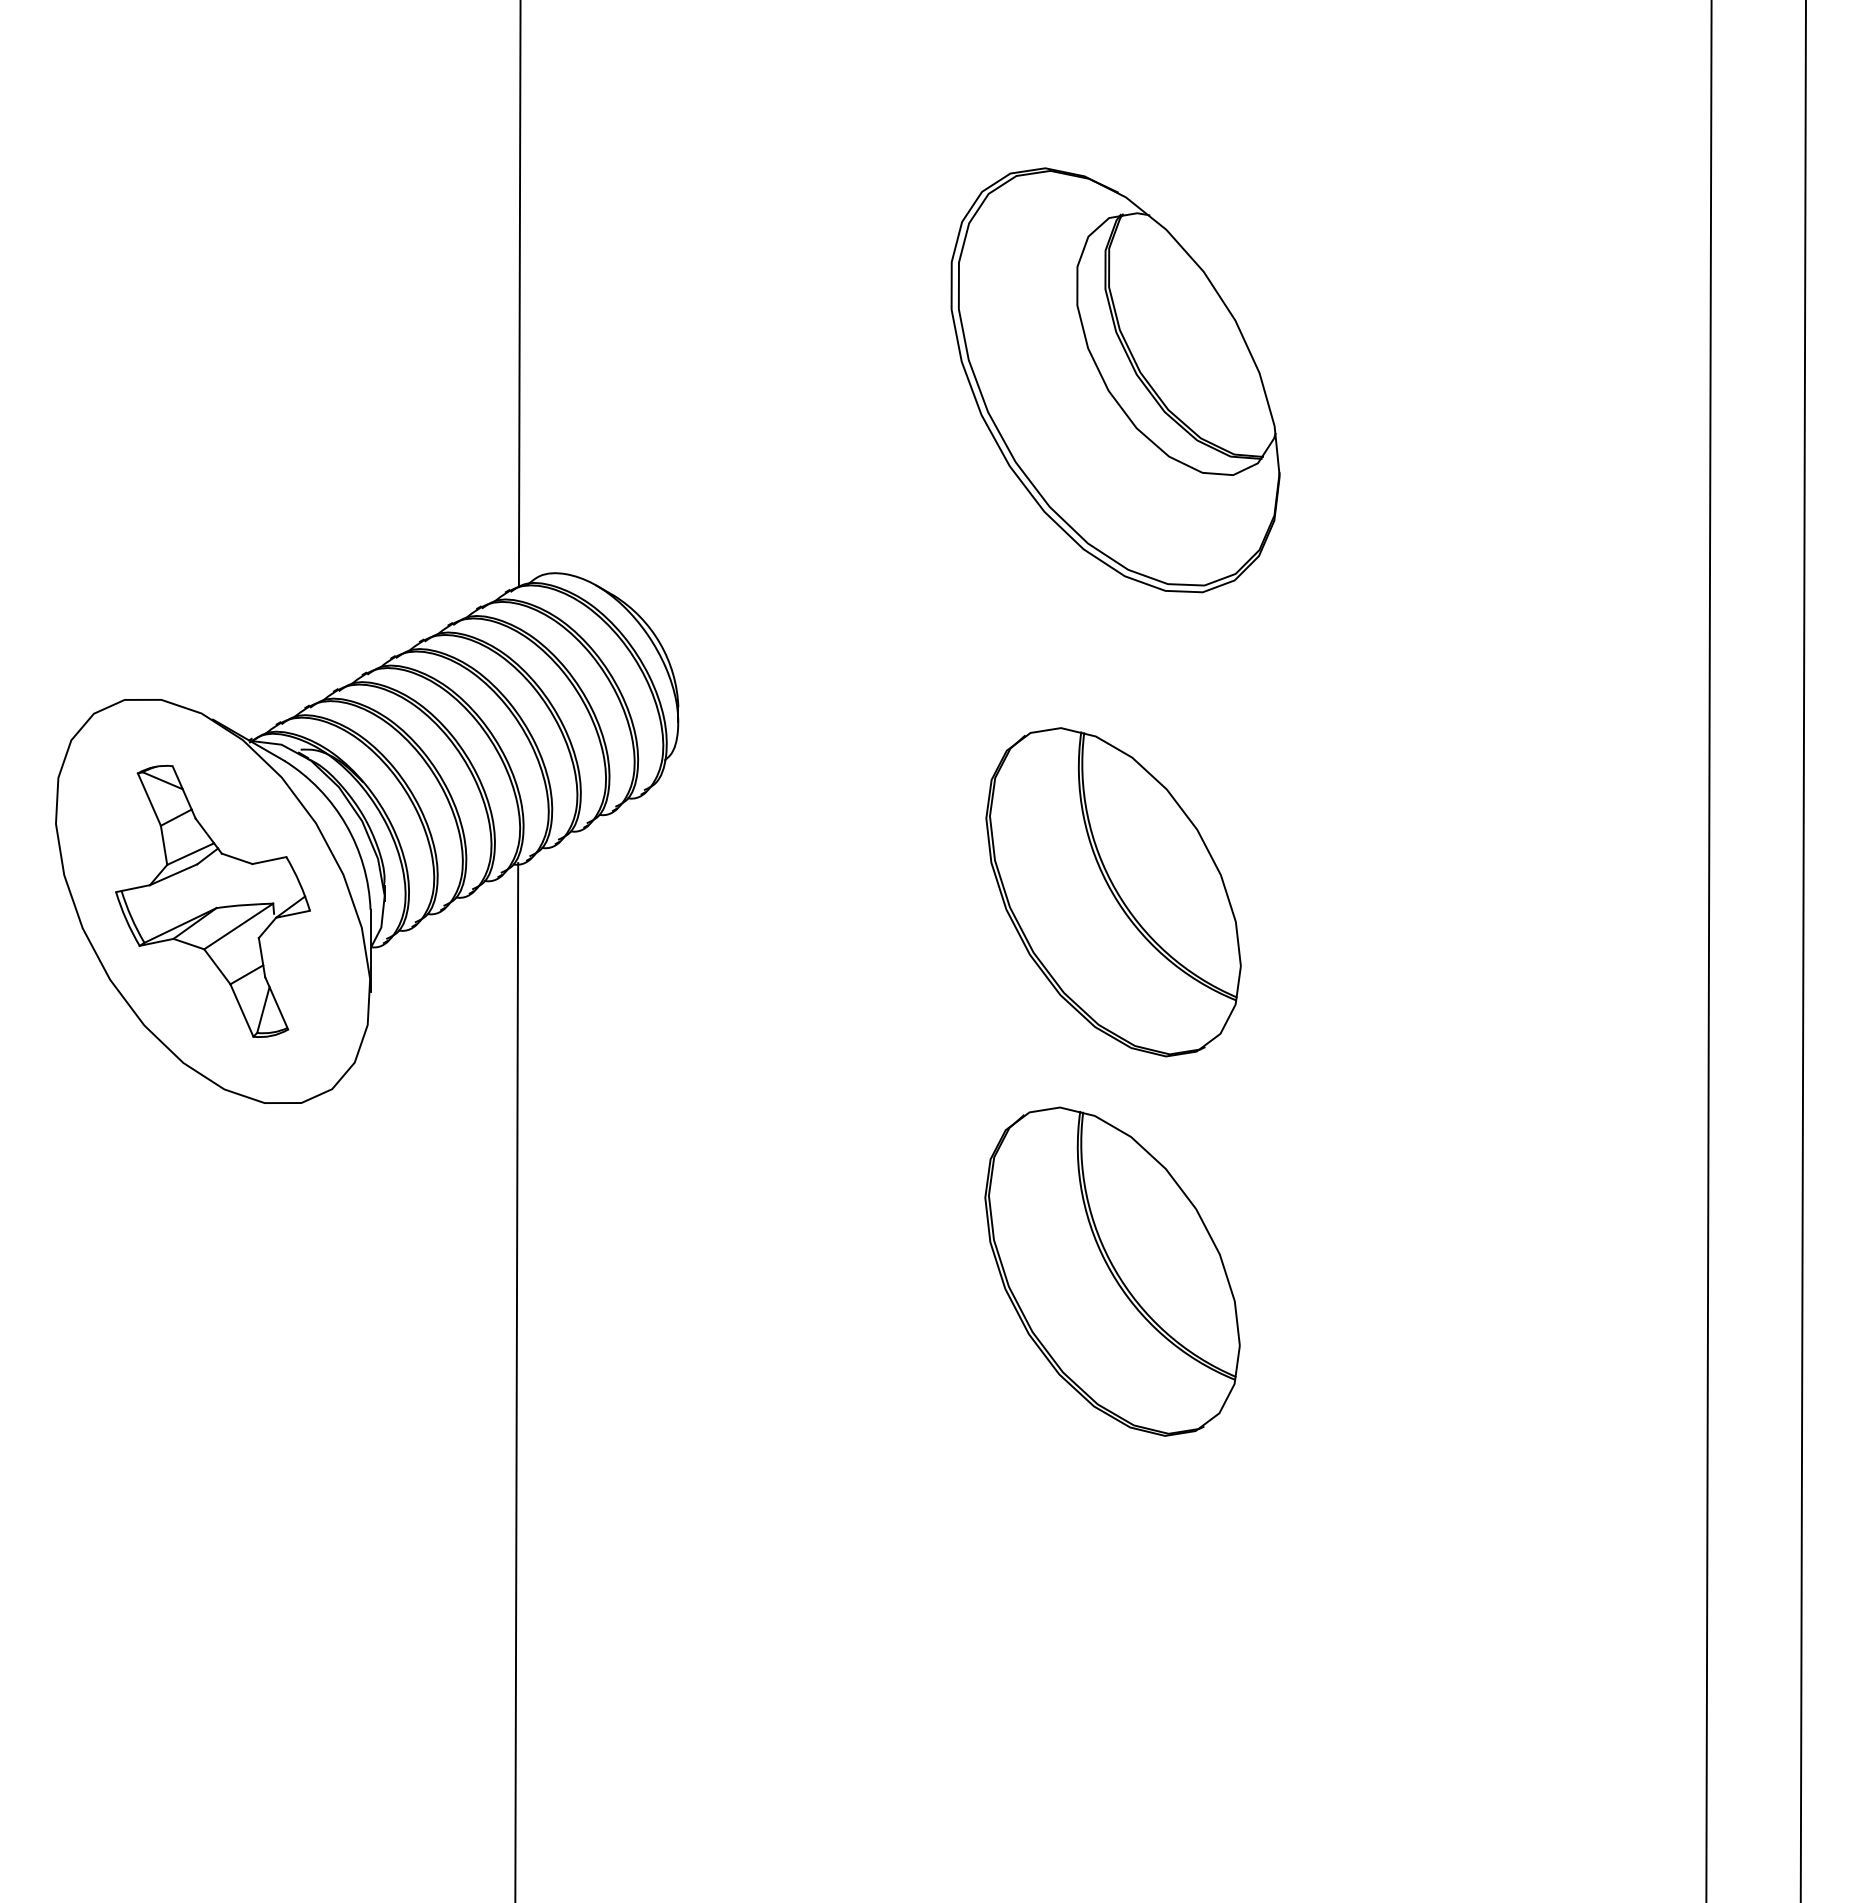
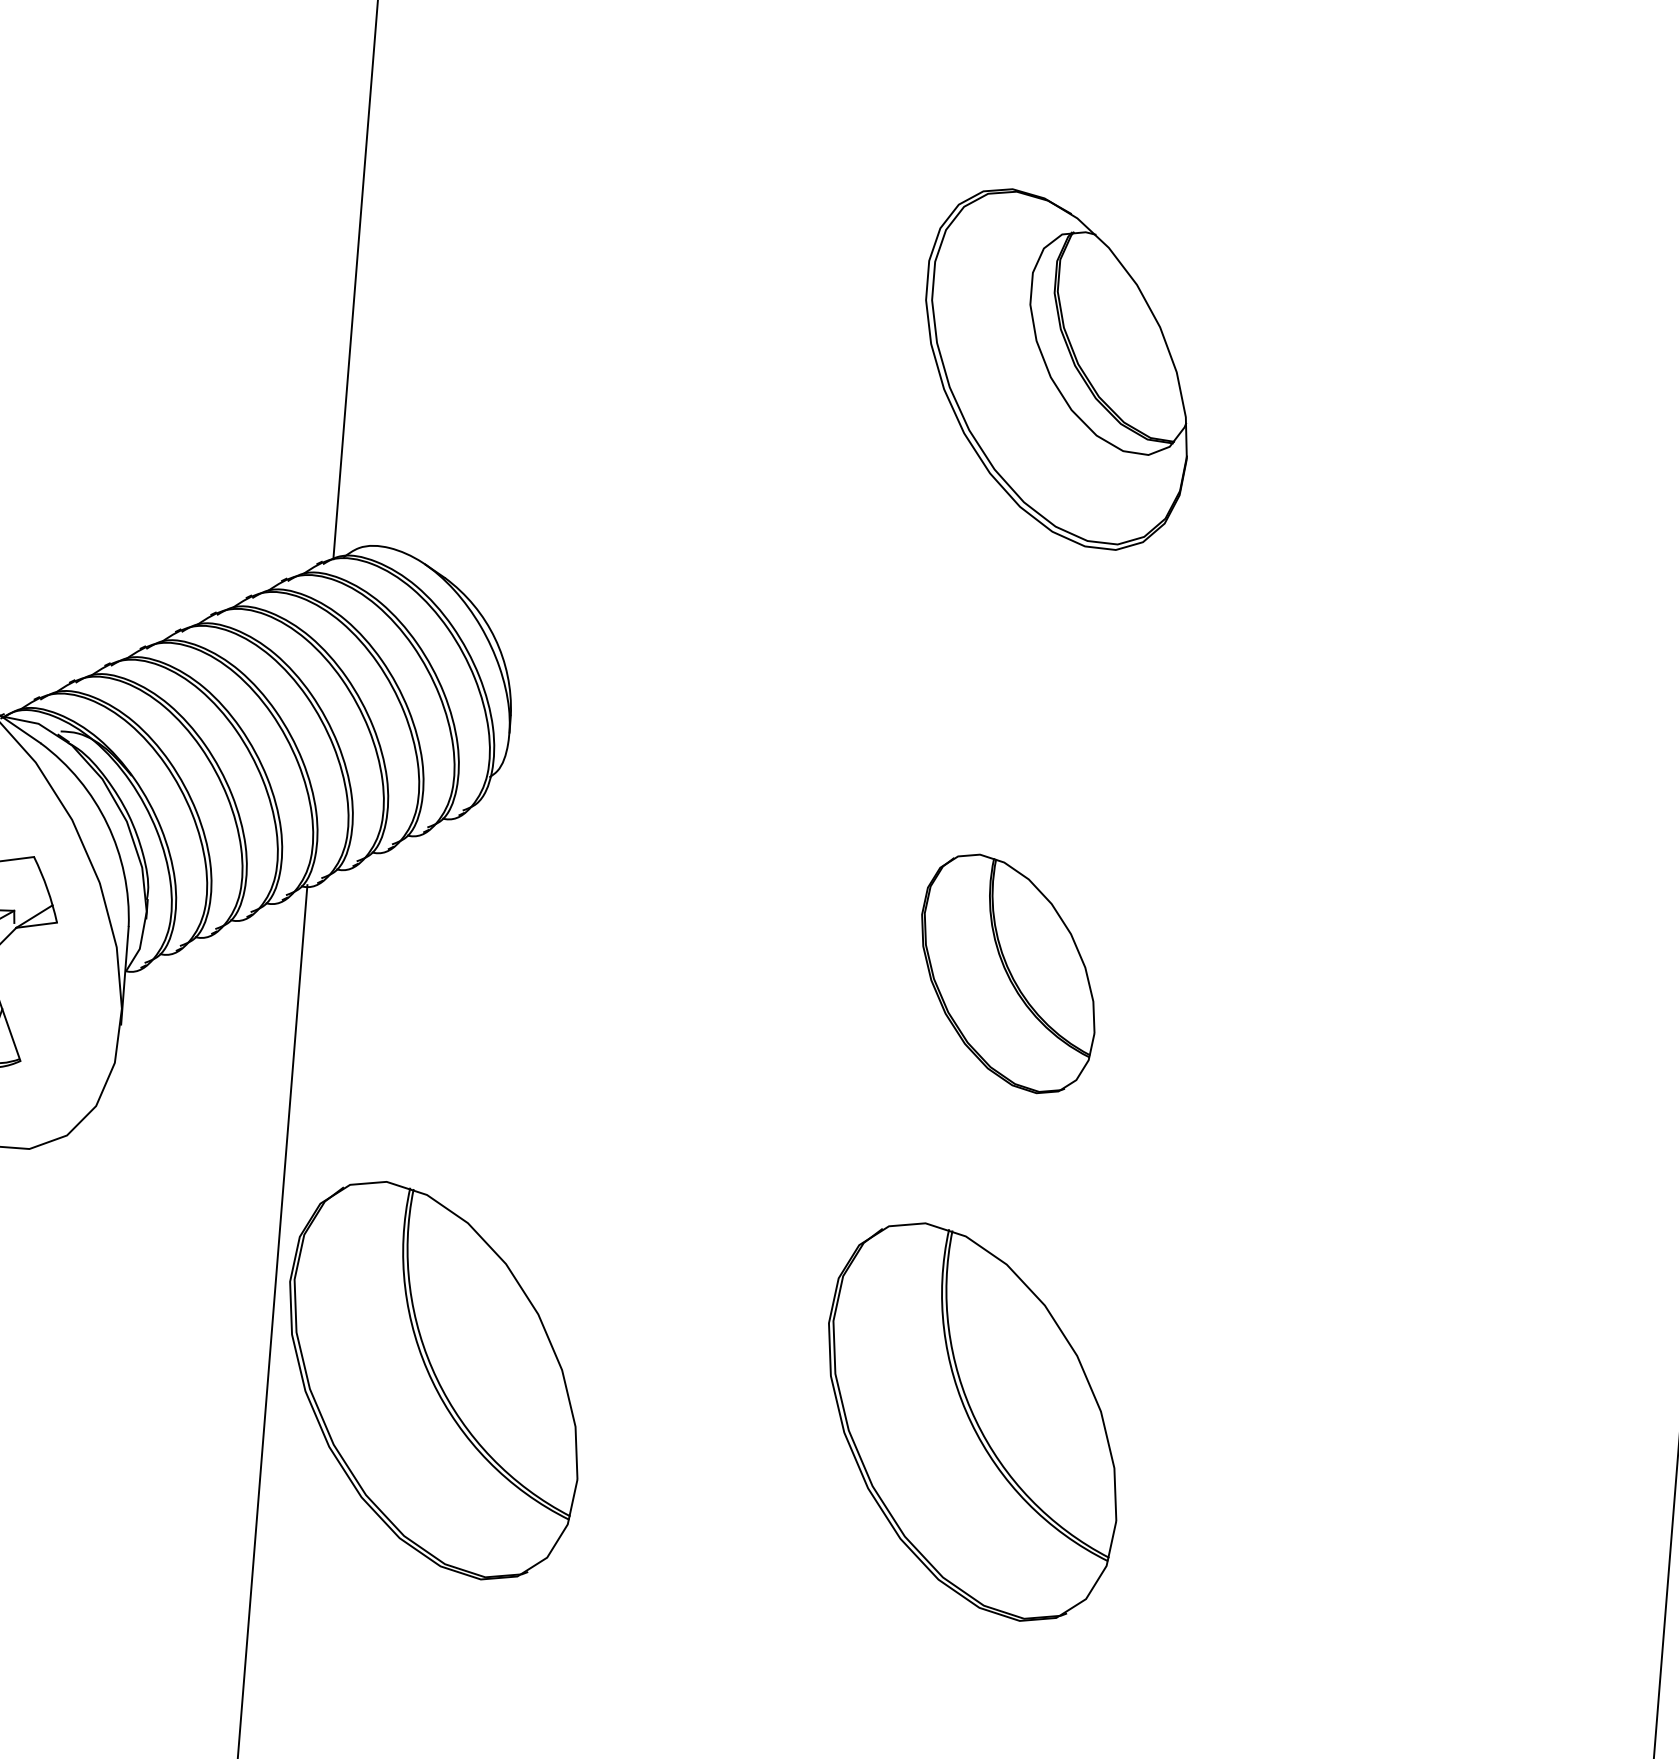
part: (1115, 380) -> (1057, 369), size x0.7
part: (1113, 892) -> (1008, 974), size x0.6
part: (656, 1271) -> (433, 1380), added

